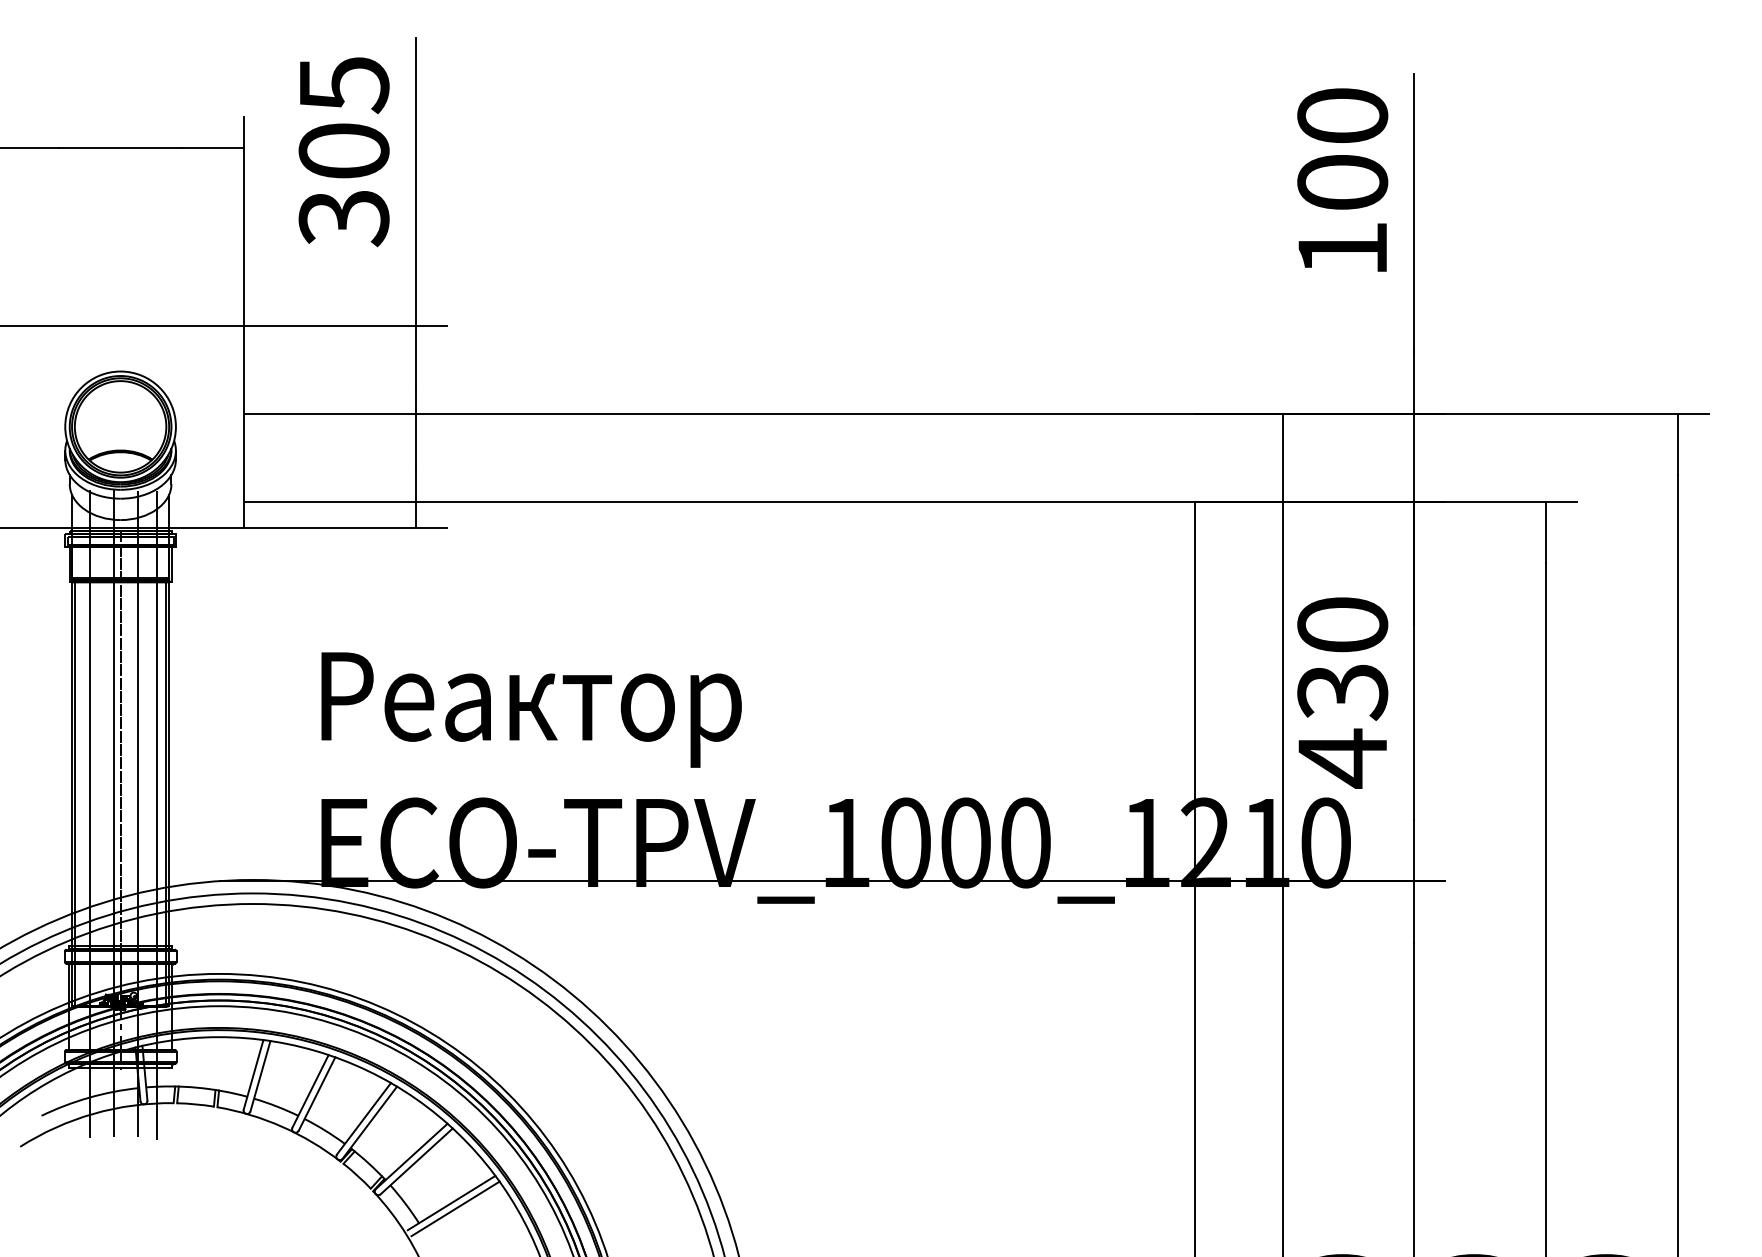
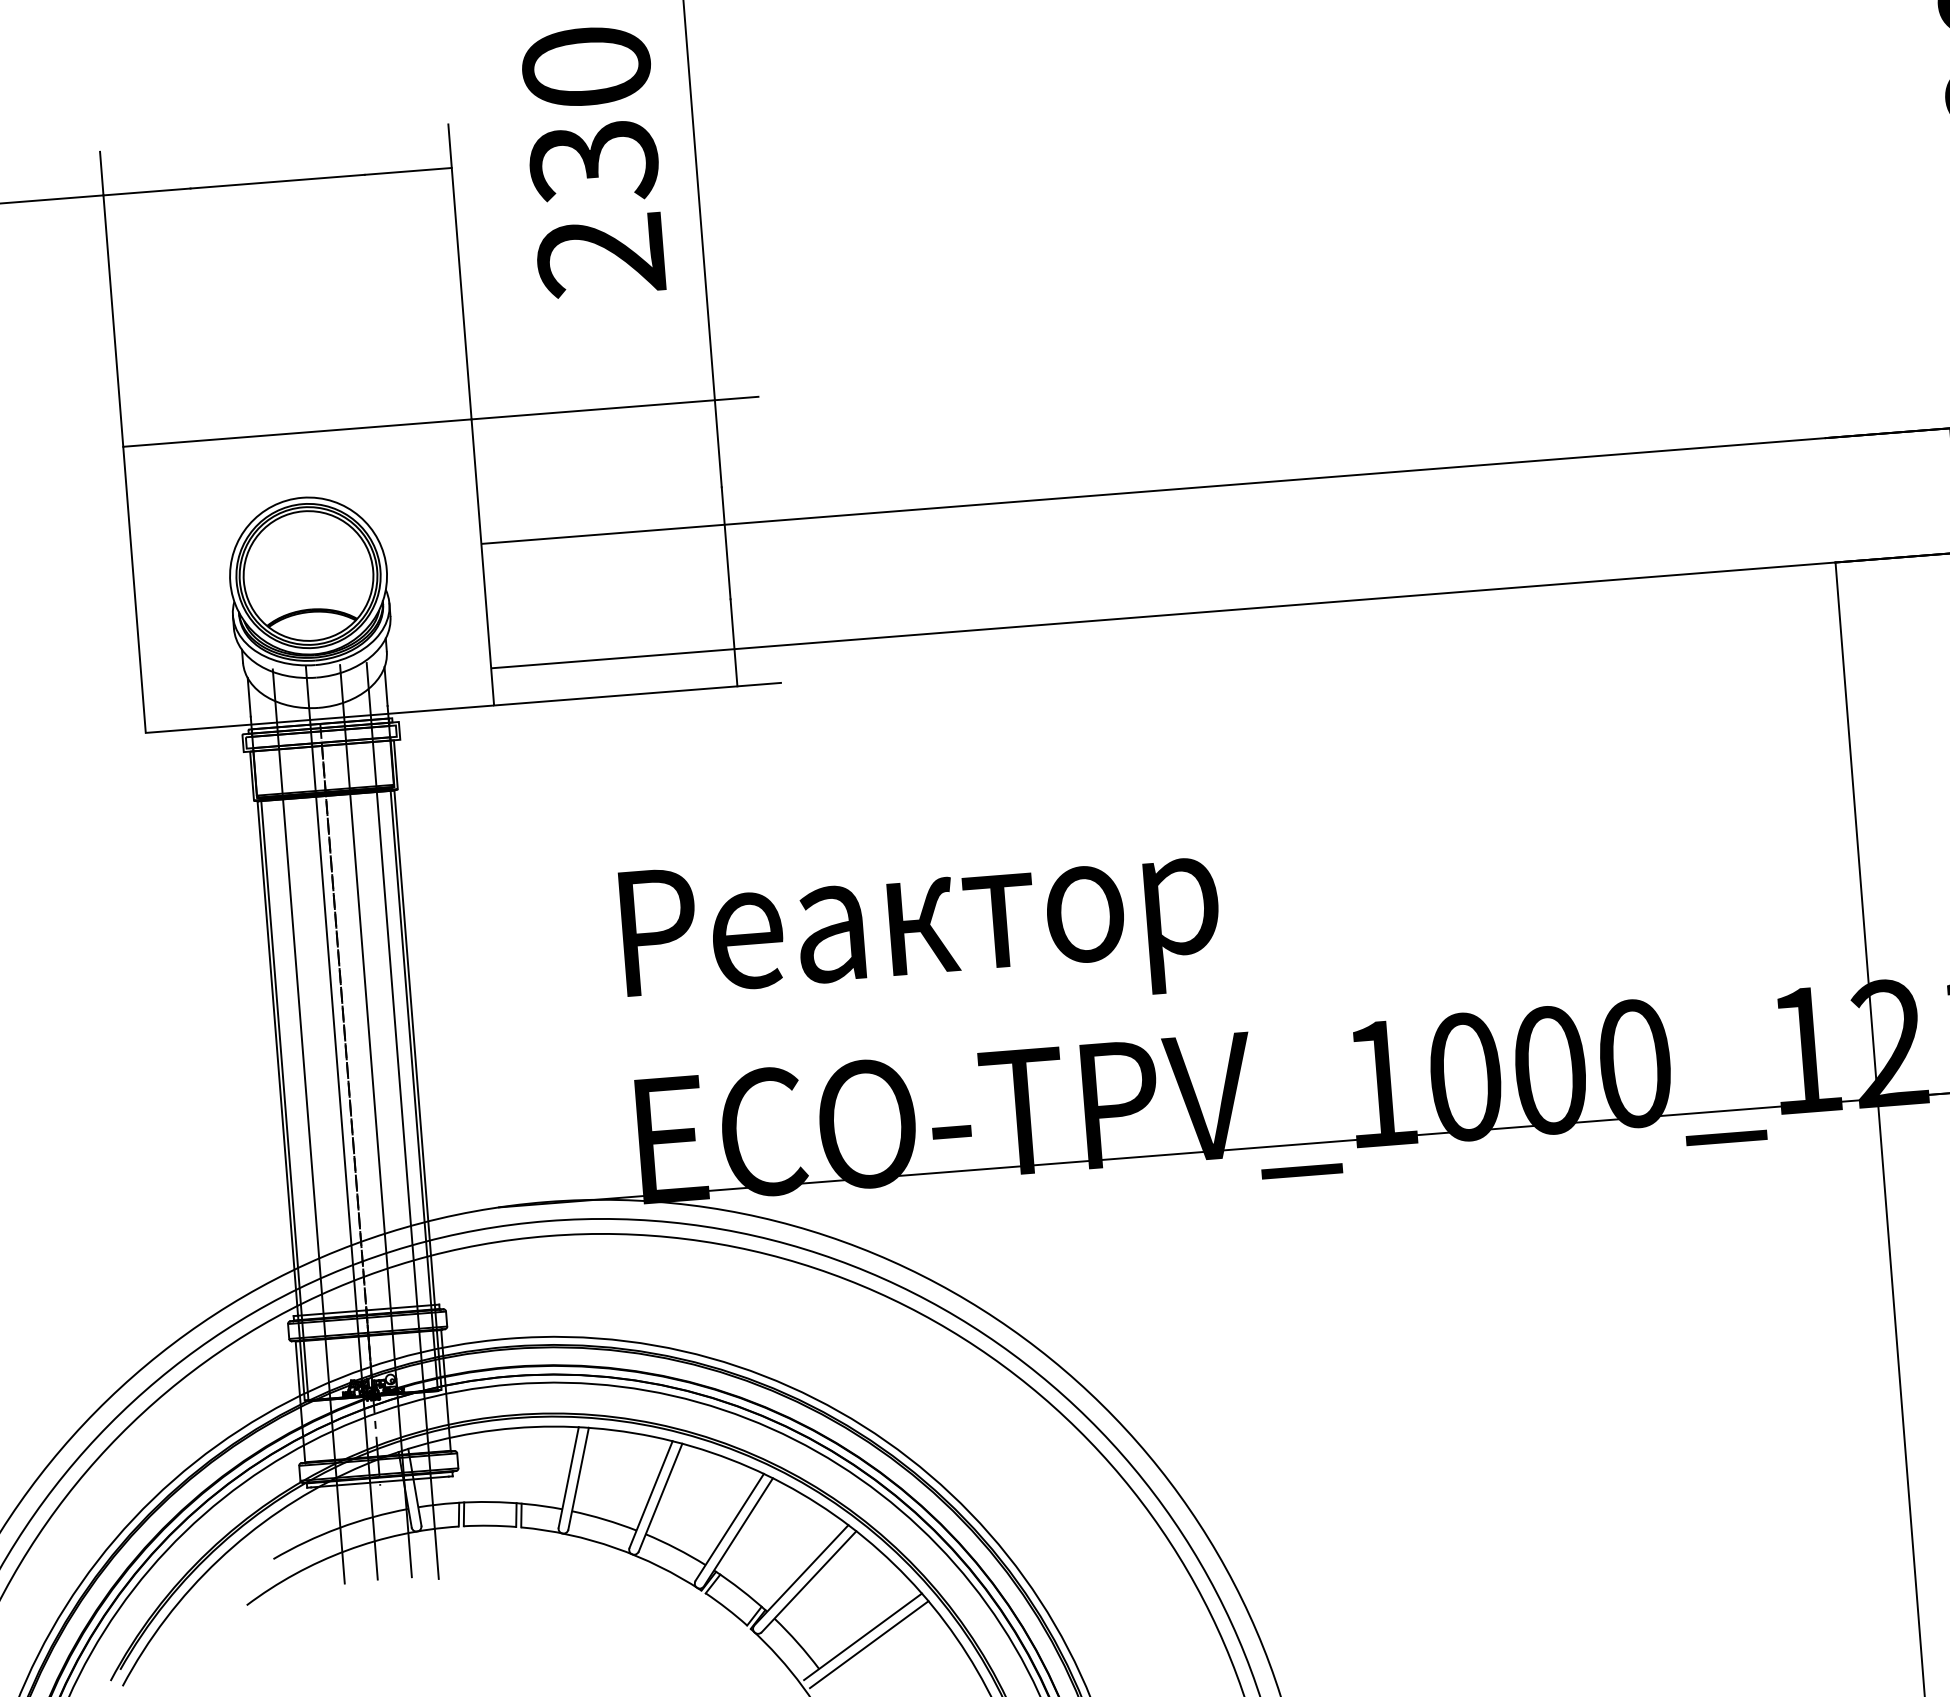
text: (343, 152) -> (593, 163), 305 -> 230

